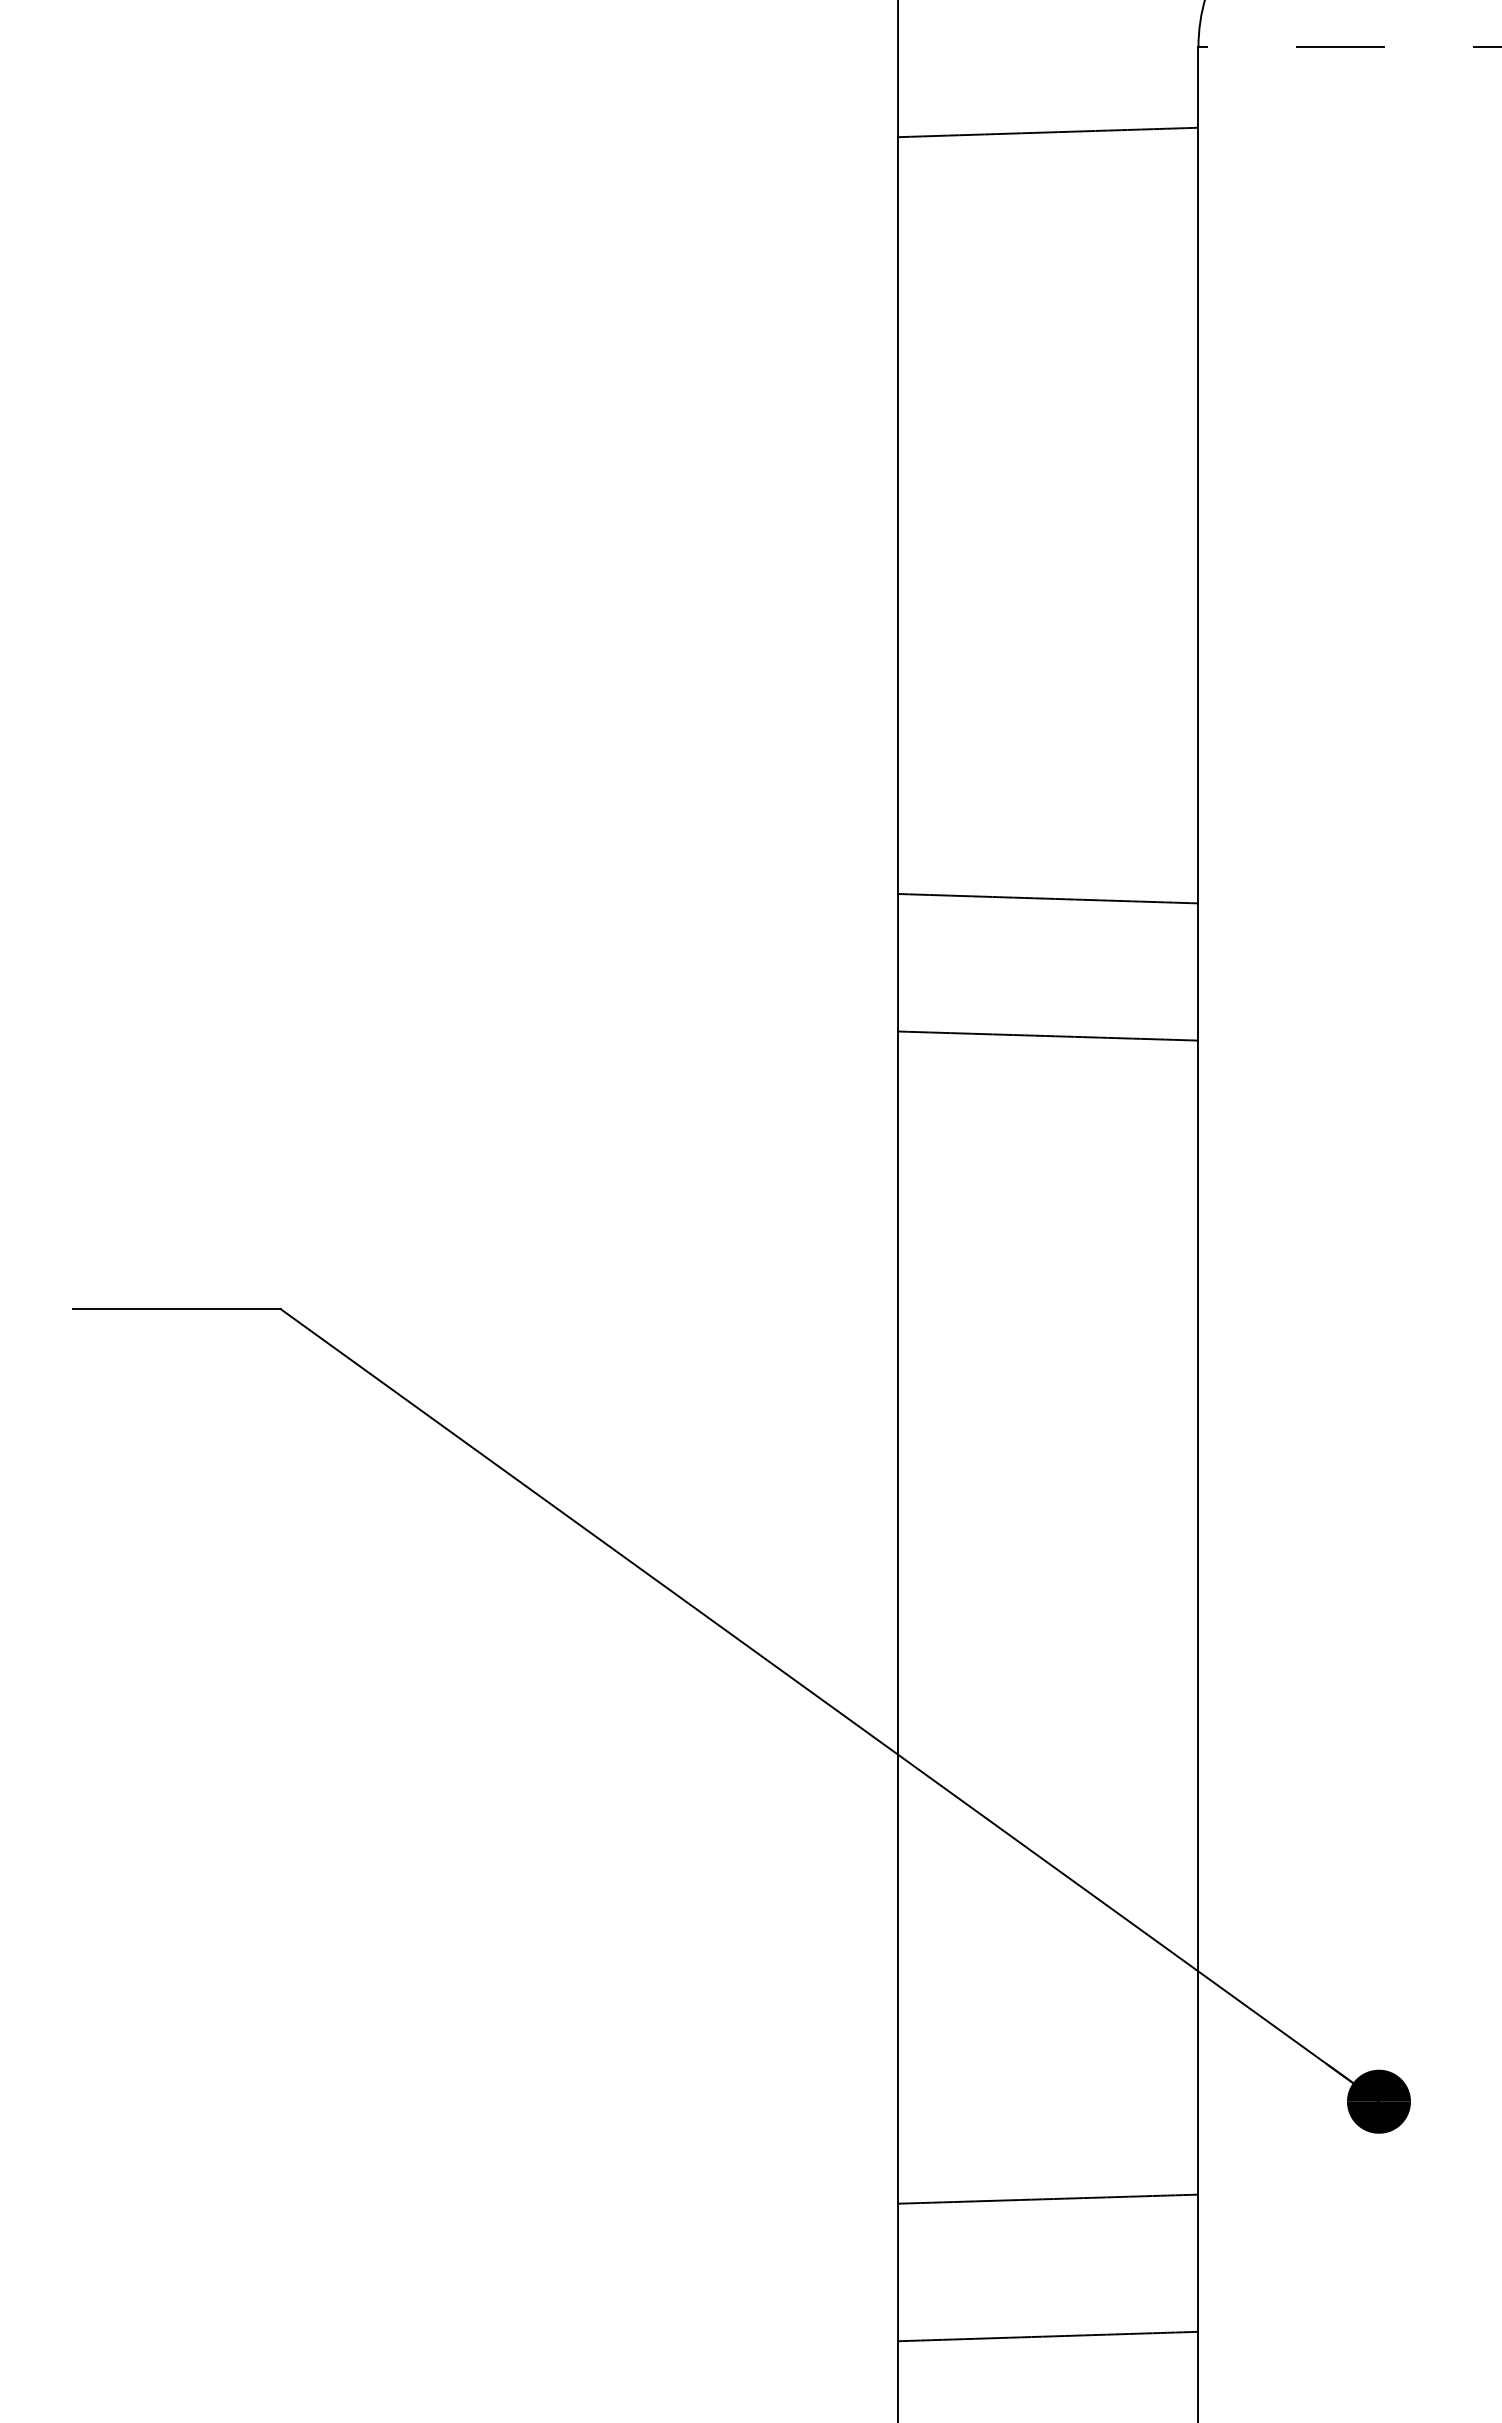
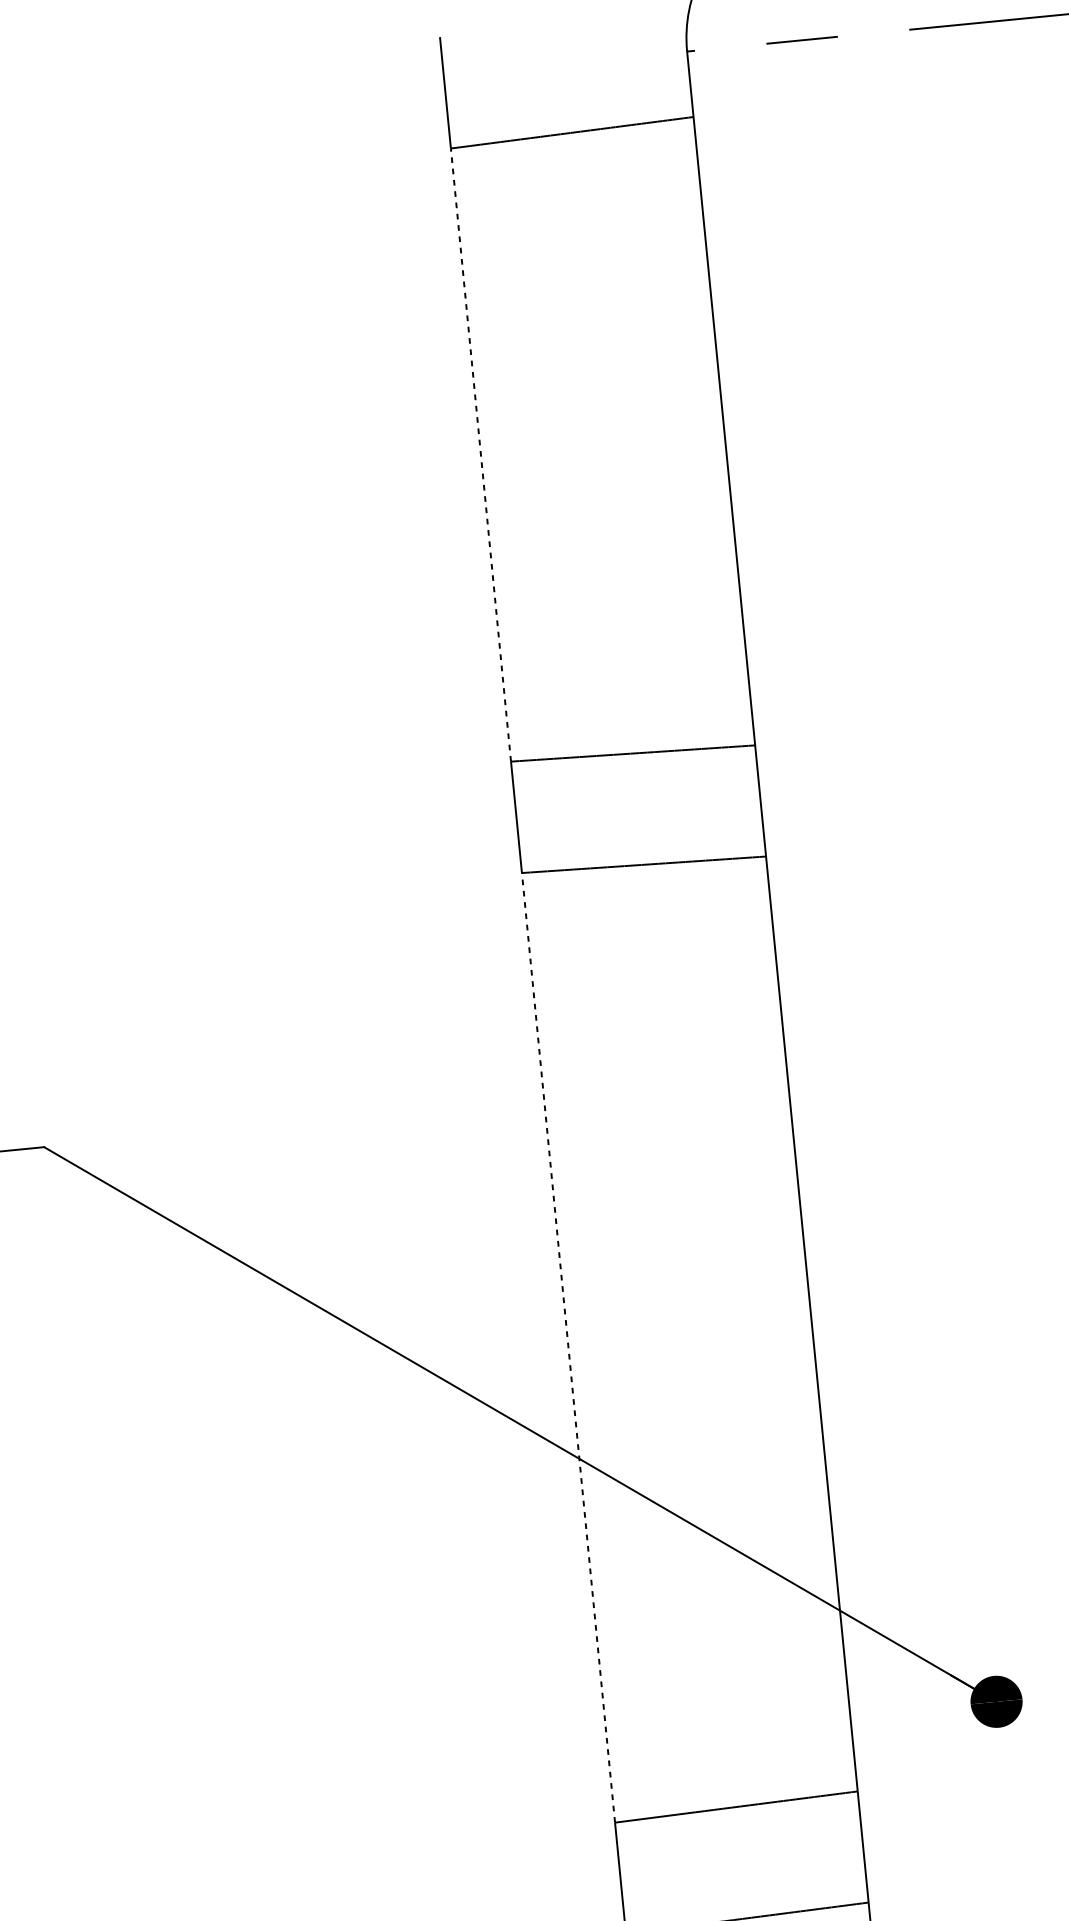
line: (898, 515) -> (481, 454), solid -> dashed
line: (898, 1617) -> (568, 1347), solid -> dashed

